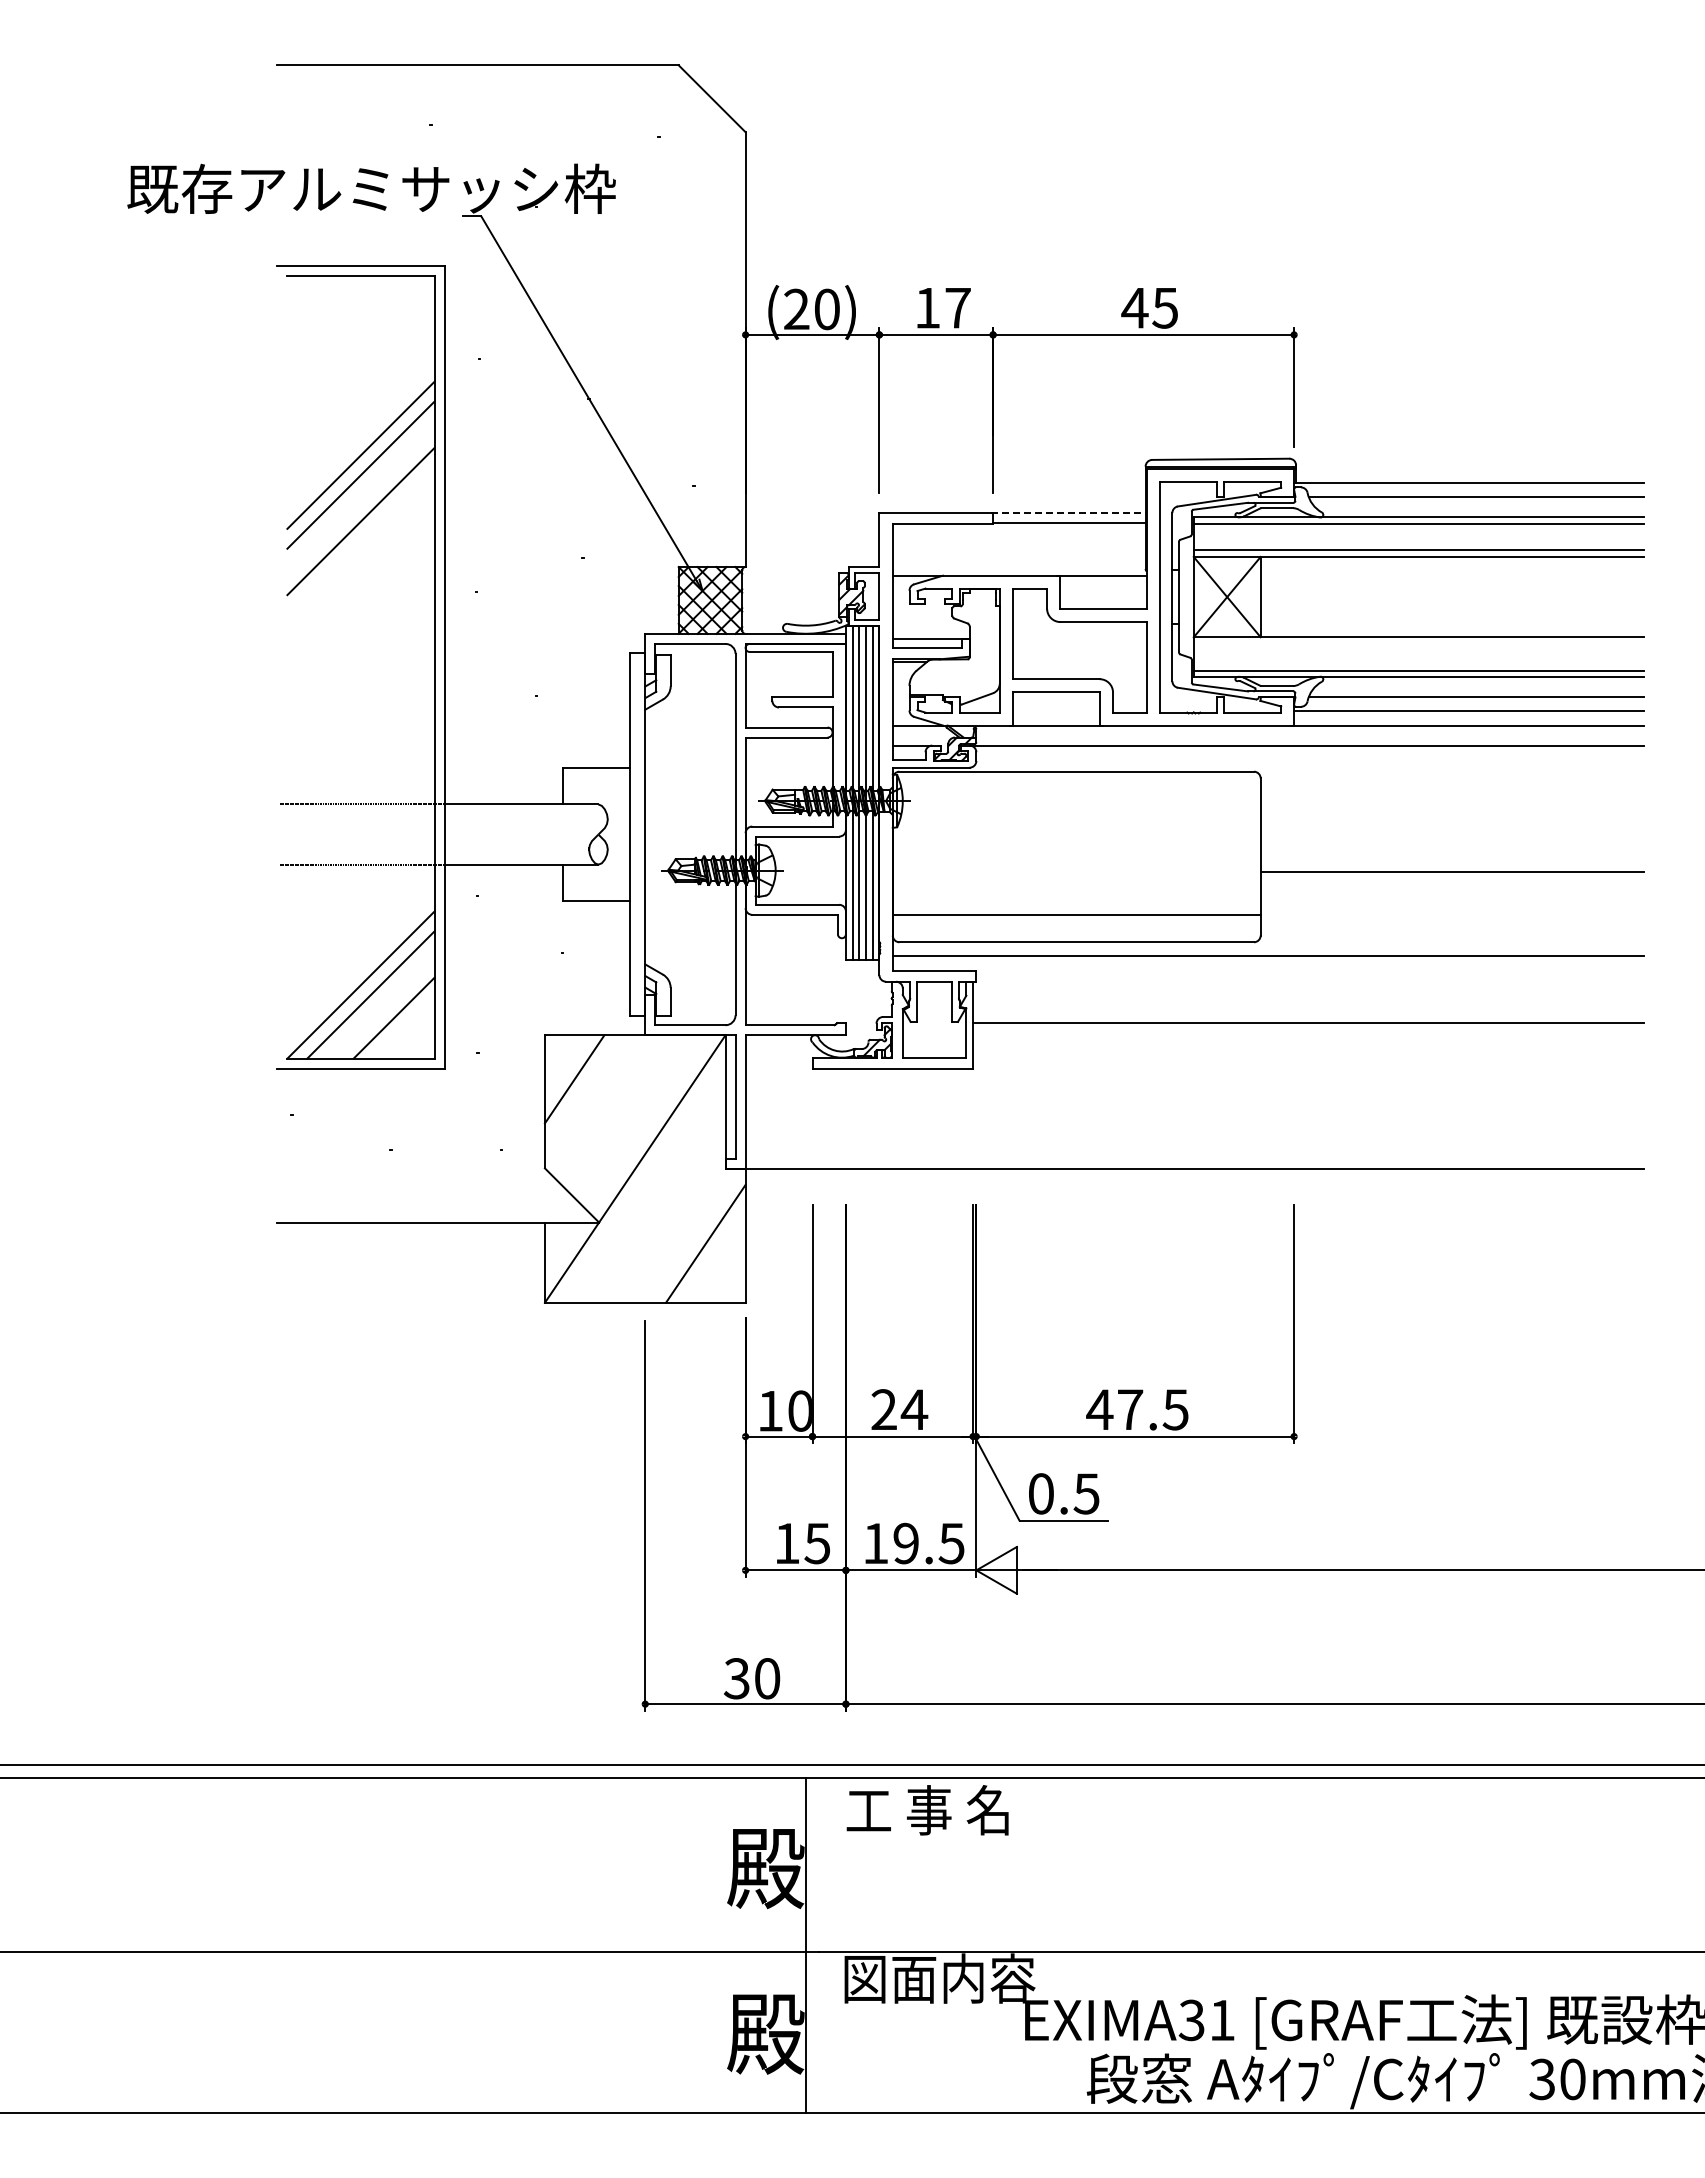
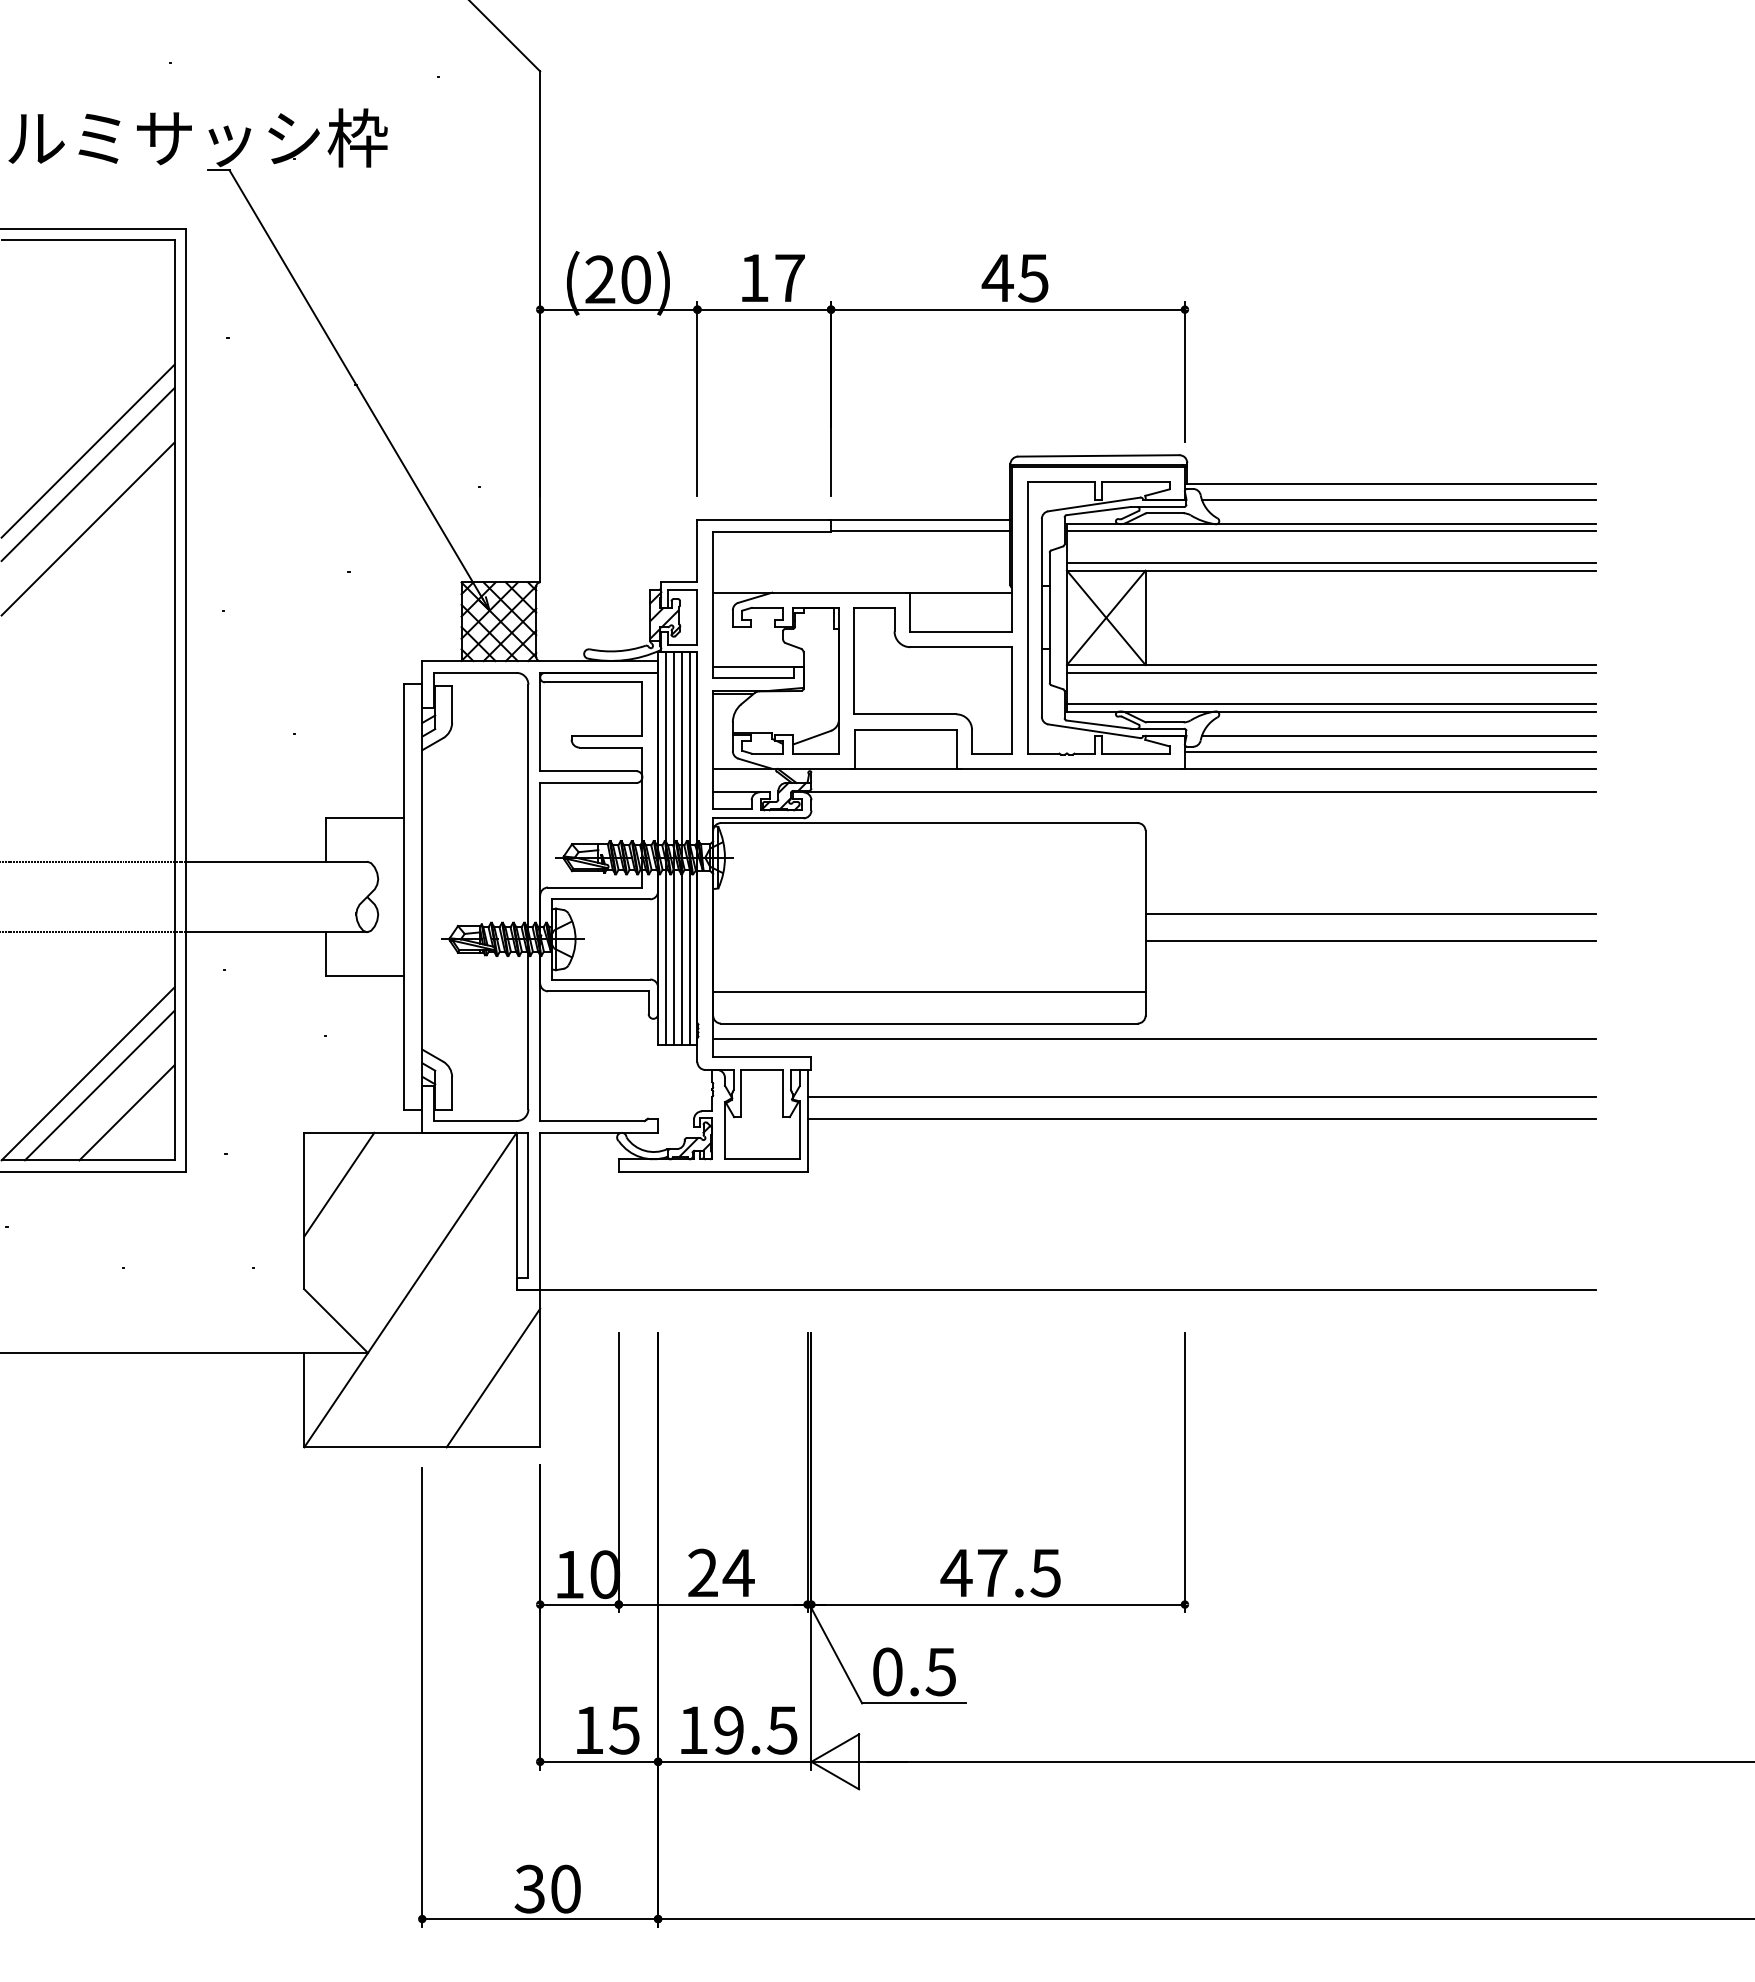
line: (1068, 513) -> (919, 519), dashed -> solid
line: (1418, 643) -> (1331, 672), added
line: (1451, 849) -> (1369, 914), added
line: (1308, 1005) -> (1201, 1097), added

